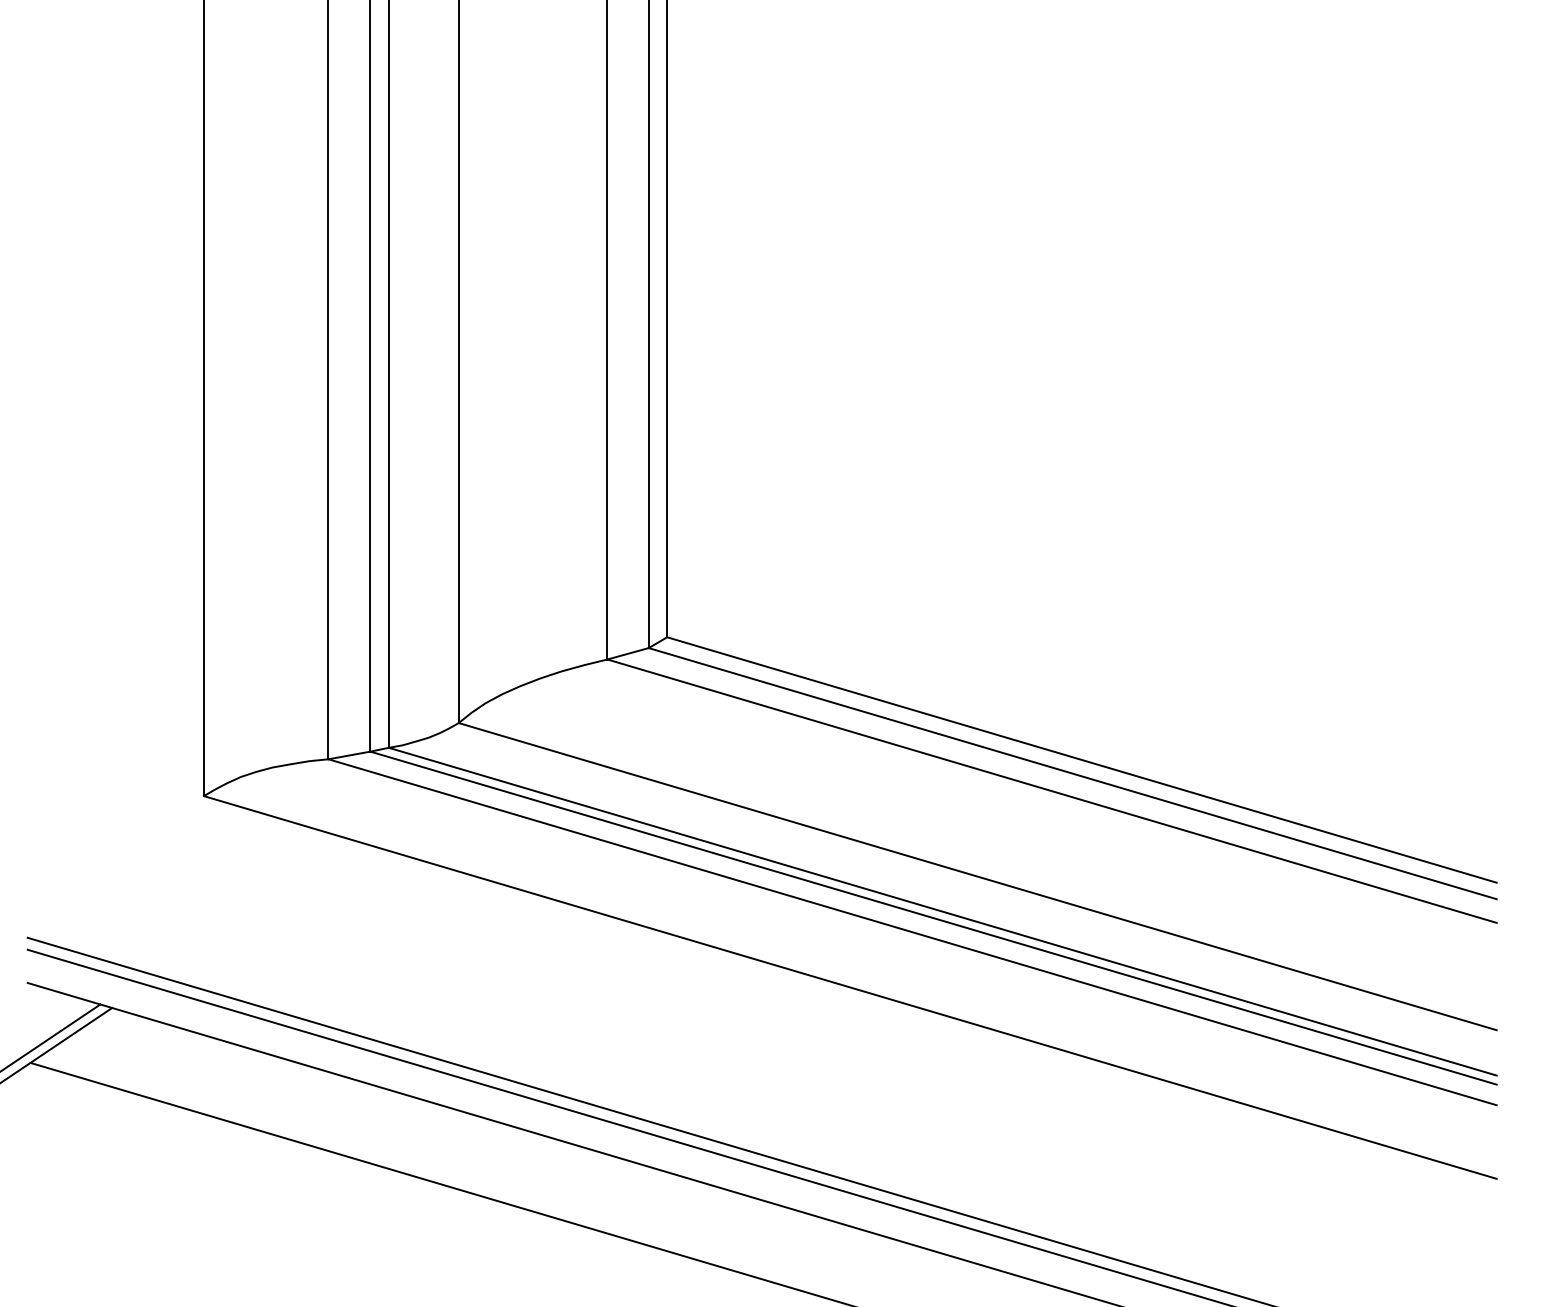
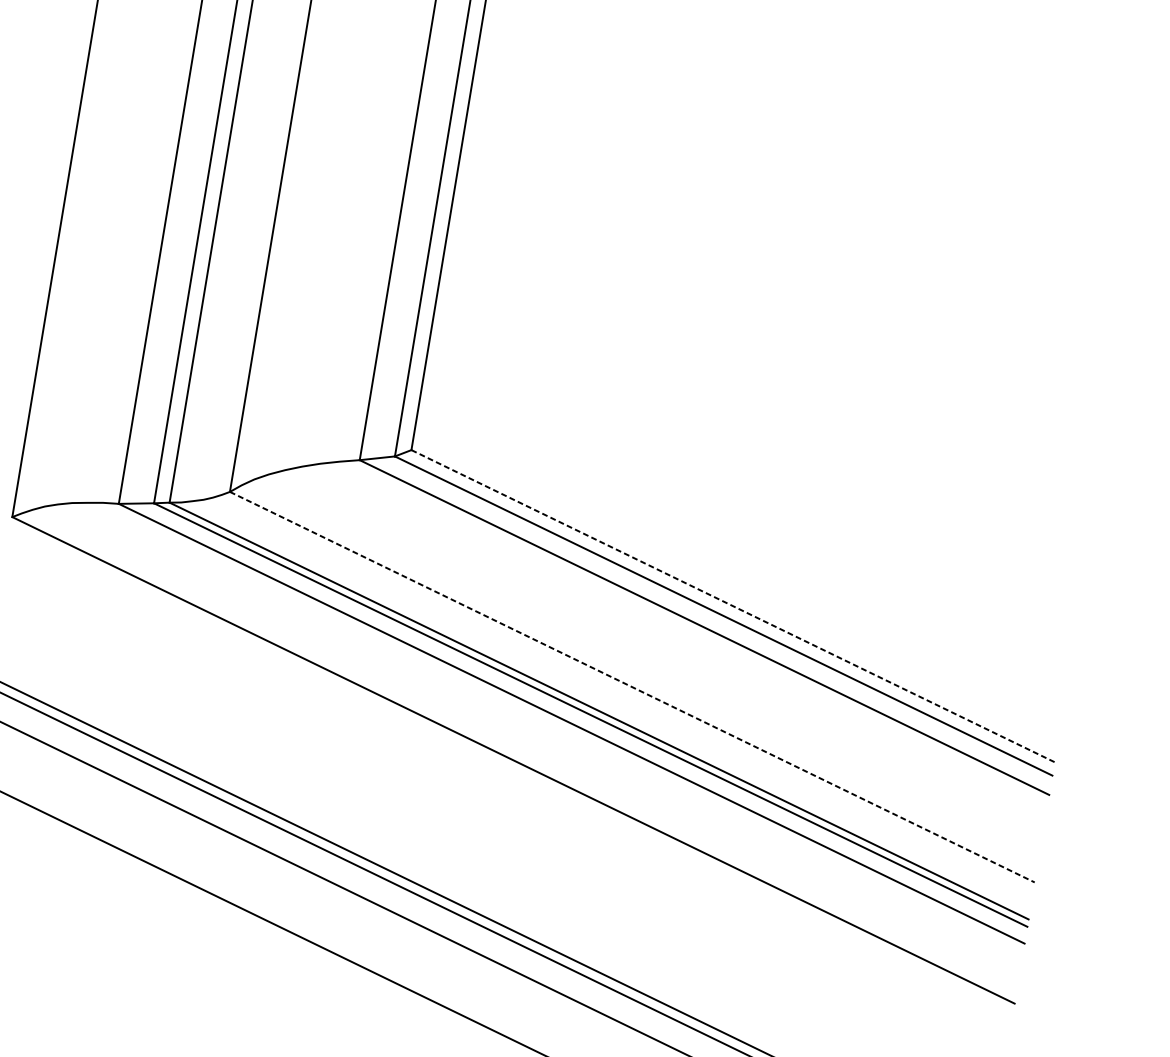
line: (1081, 759) -> (732, 605), solid -> dashed
line: (978, 876) -> (632, 687), solid -> dashed

